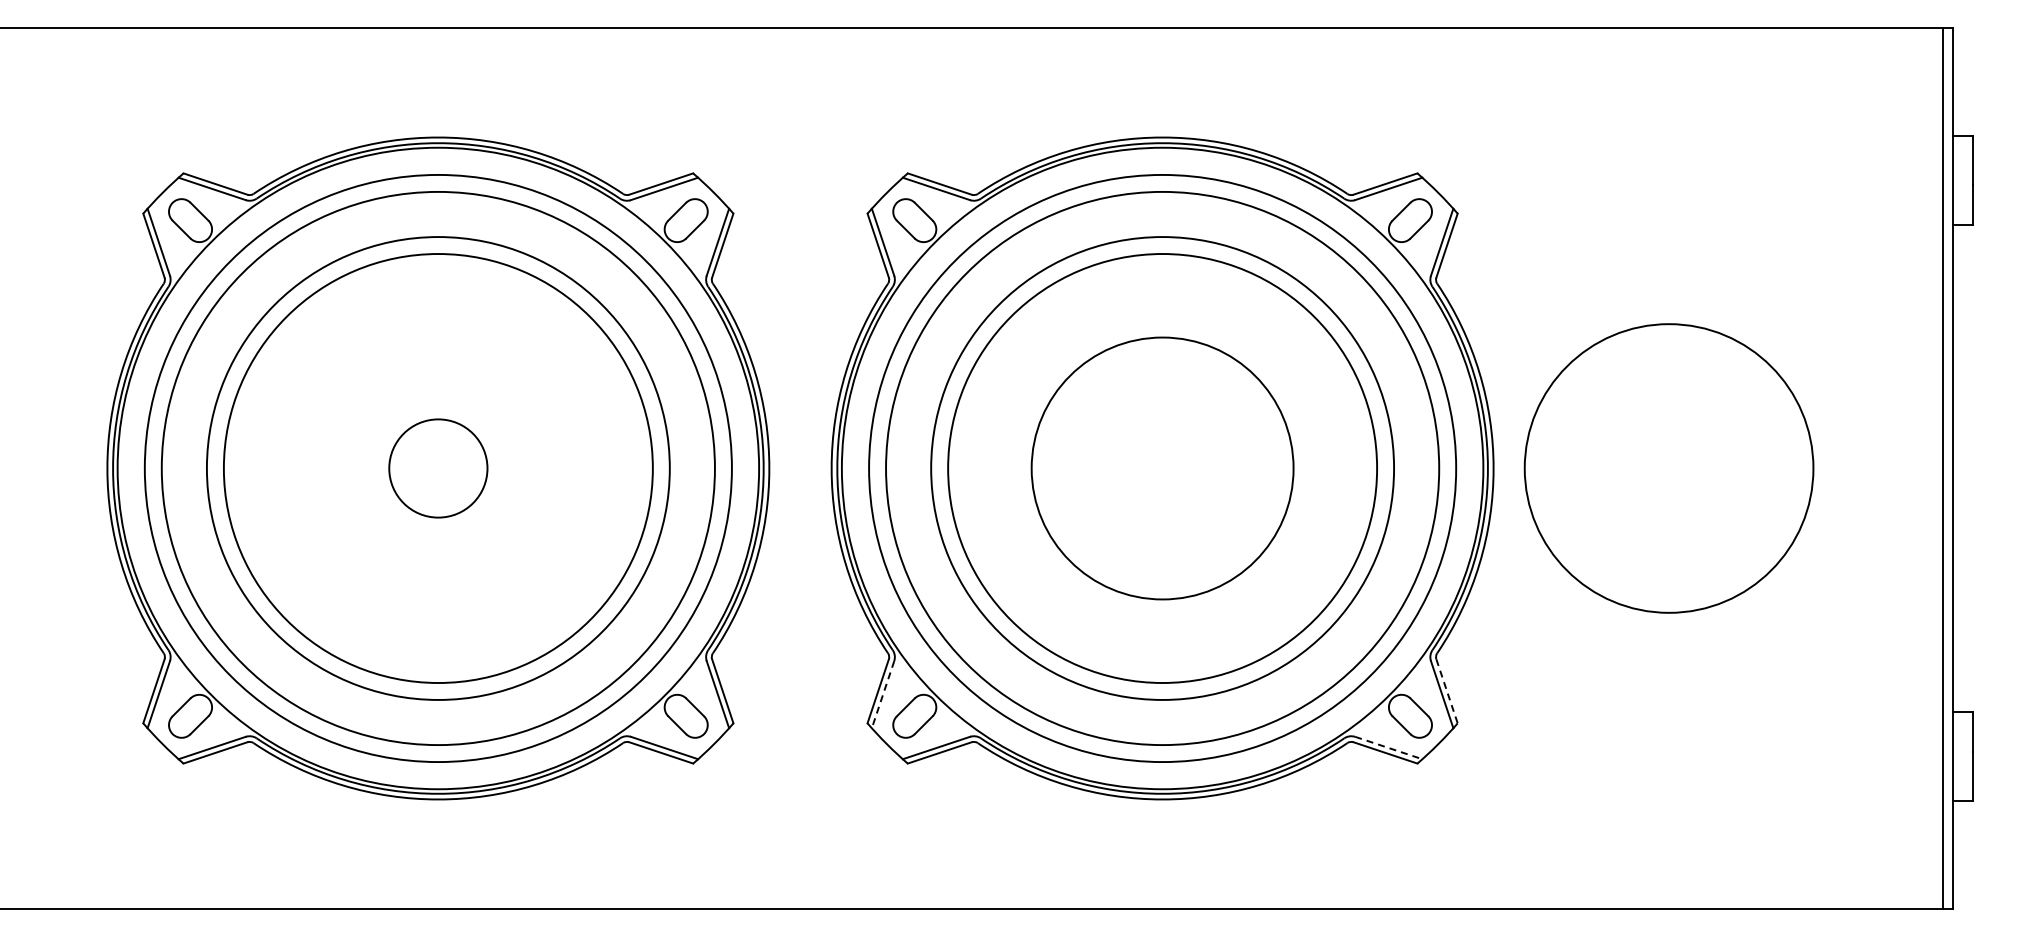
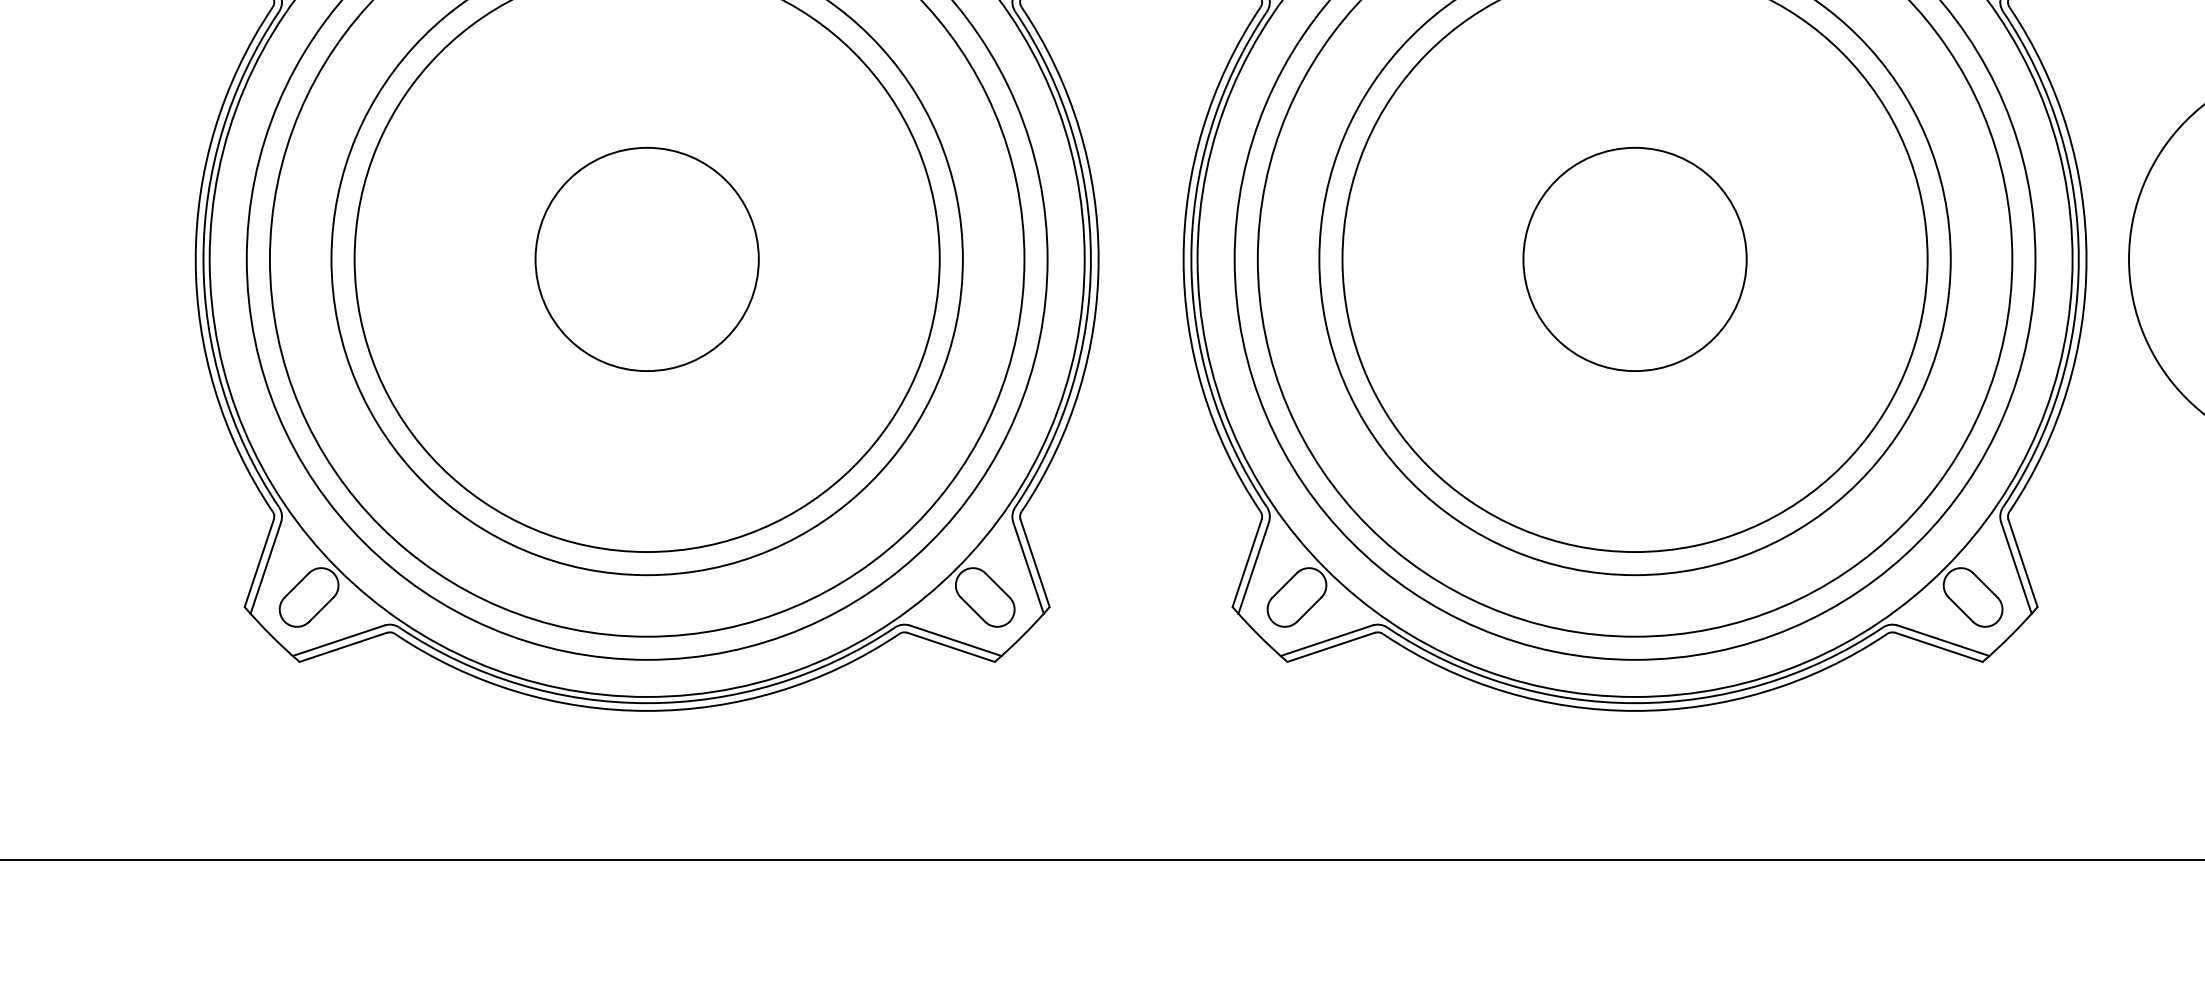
circle: (438, 468) -> (647, 259), size x1.67
circle: (1162, 468) -> (1634, 259), size x0.62
line: (1447, 691) -> (2023, 563), dashed -> solid
line: (882, 695) -> (1252, 569), dashed -> solid
line: (1389, 748) -> (1944, 641), dashed -> solid

